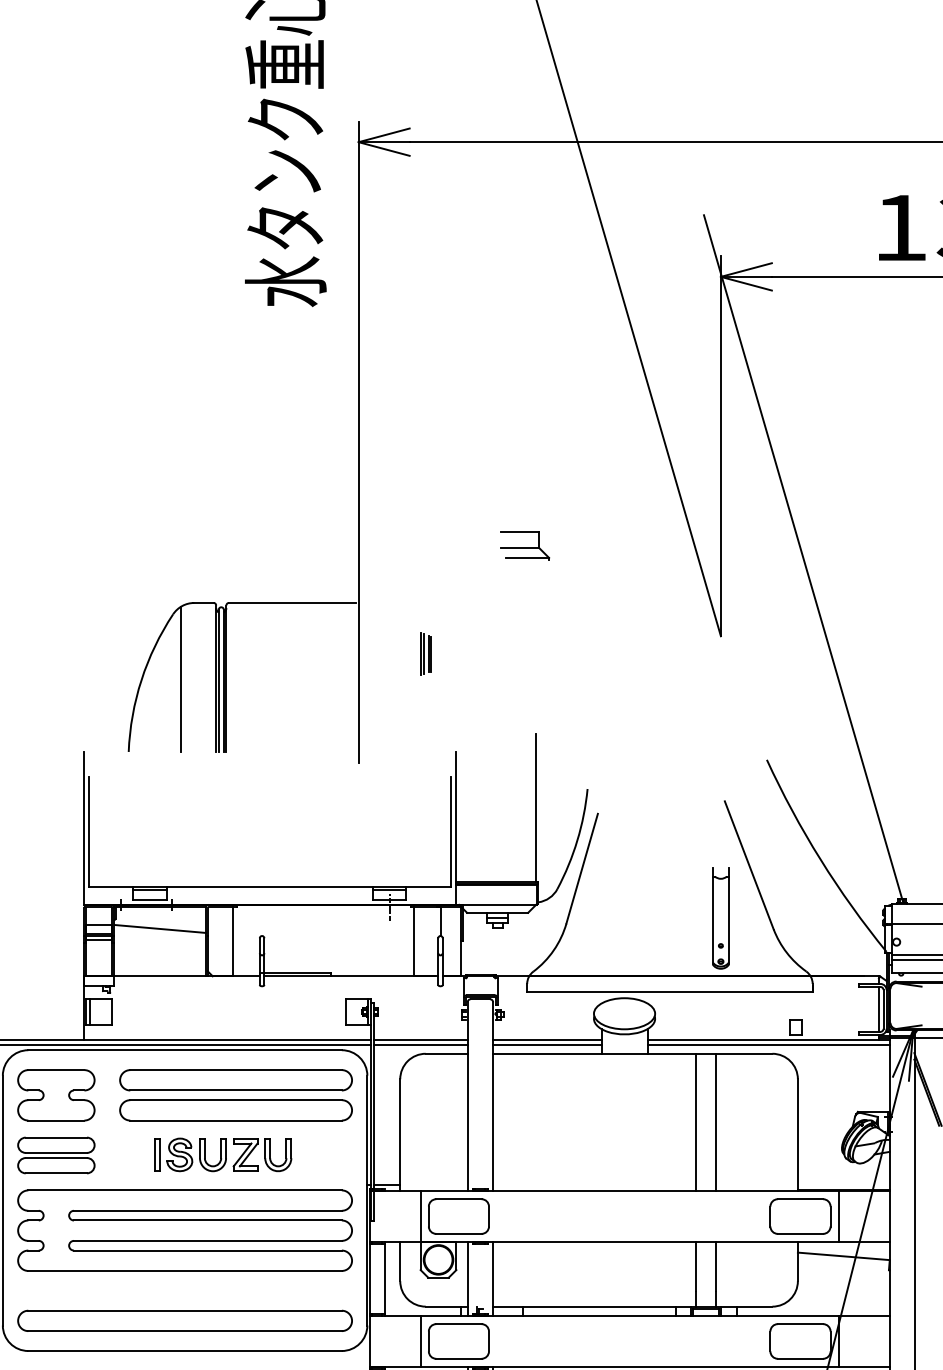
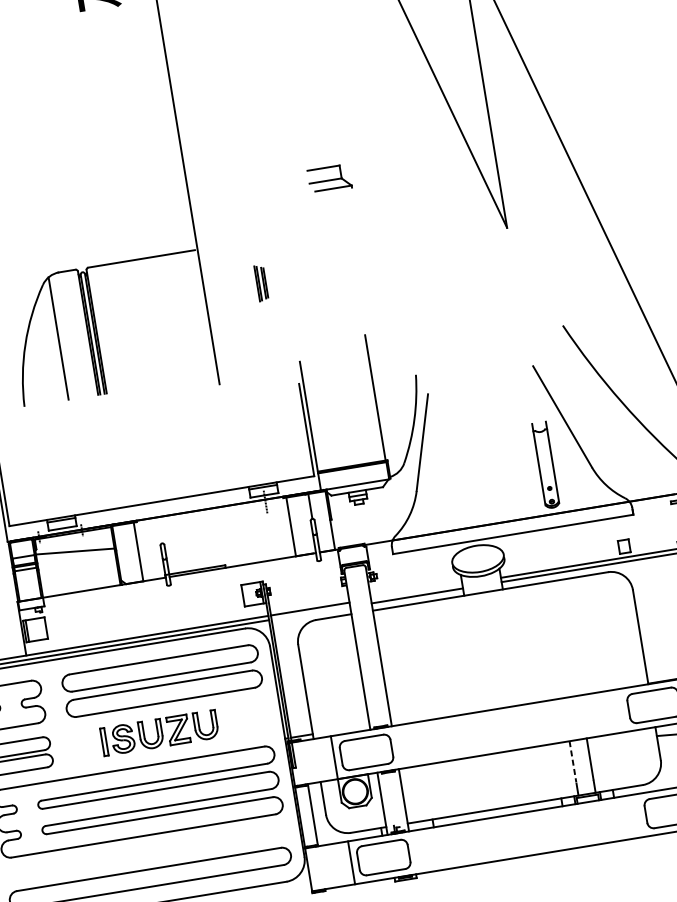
line: (547, 1040) -> (416, 592), removed
line: (420, 1045) -> (310, 613), removed
line: (695, 1122) -> (552, 640), removed
line: (716, 1122) -> (570, 637), removed
line: (695, 1266) -> (572, 761), solid -> dashed

